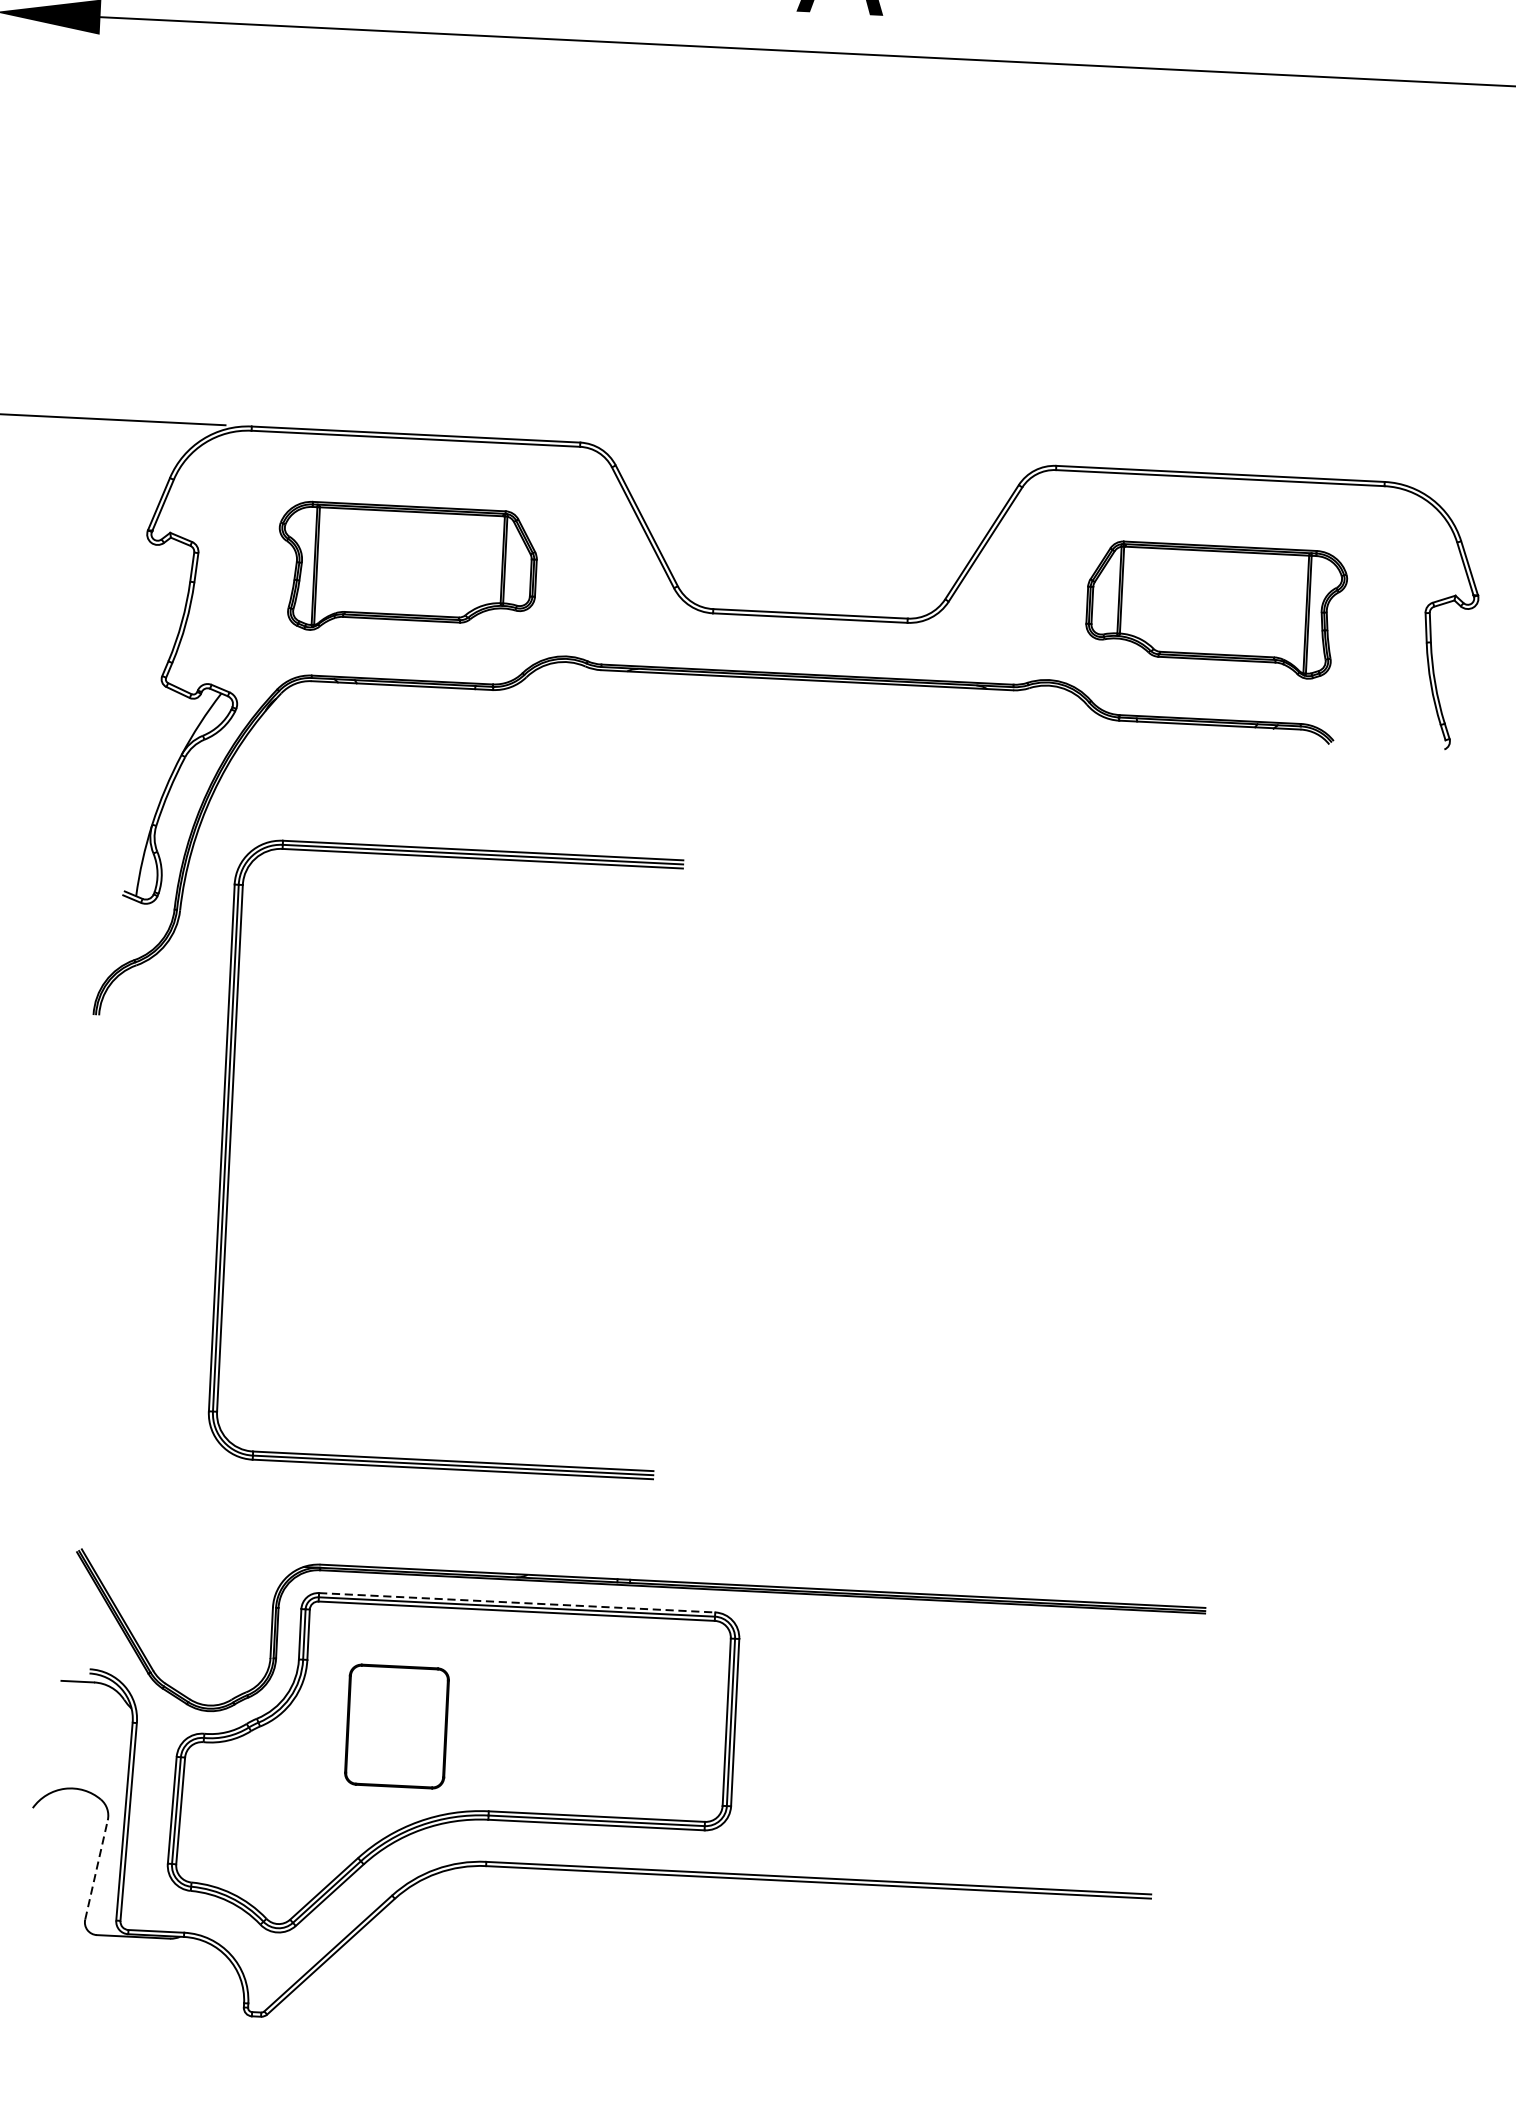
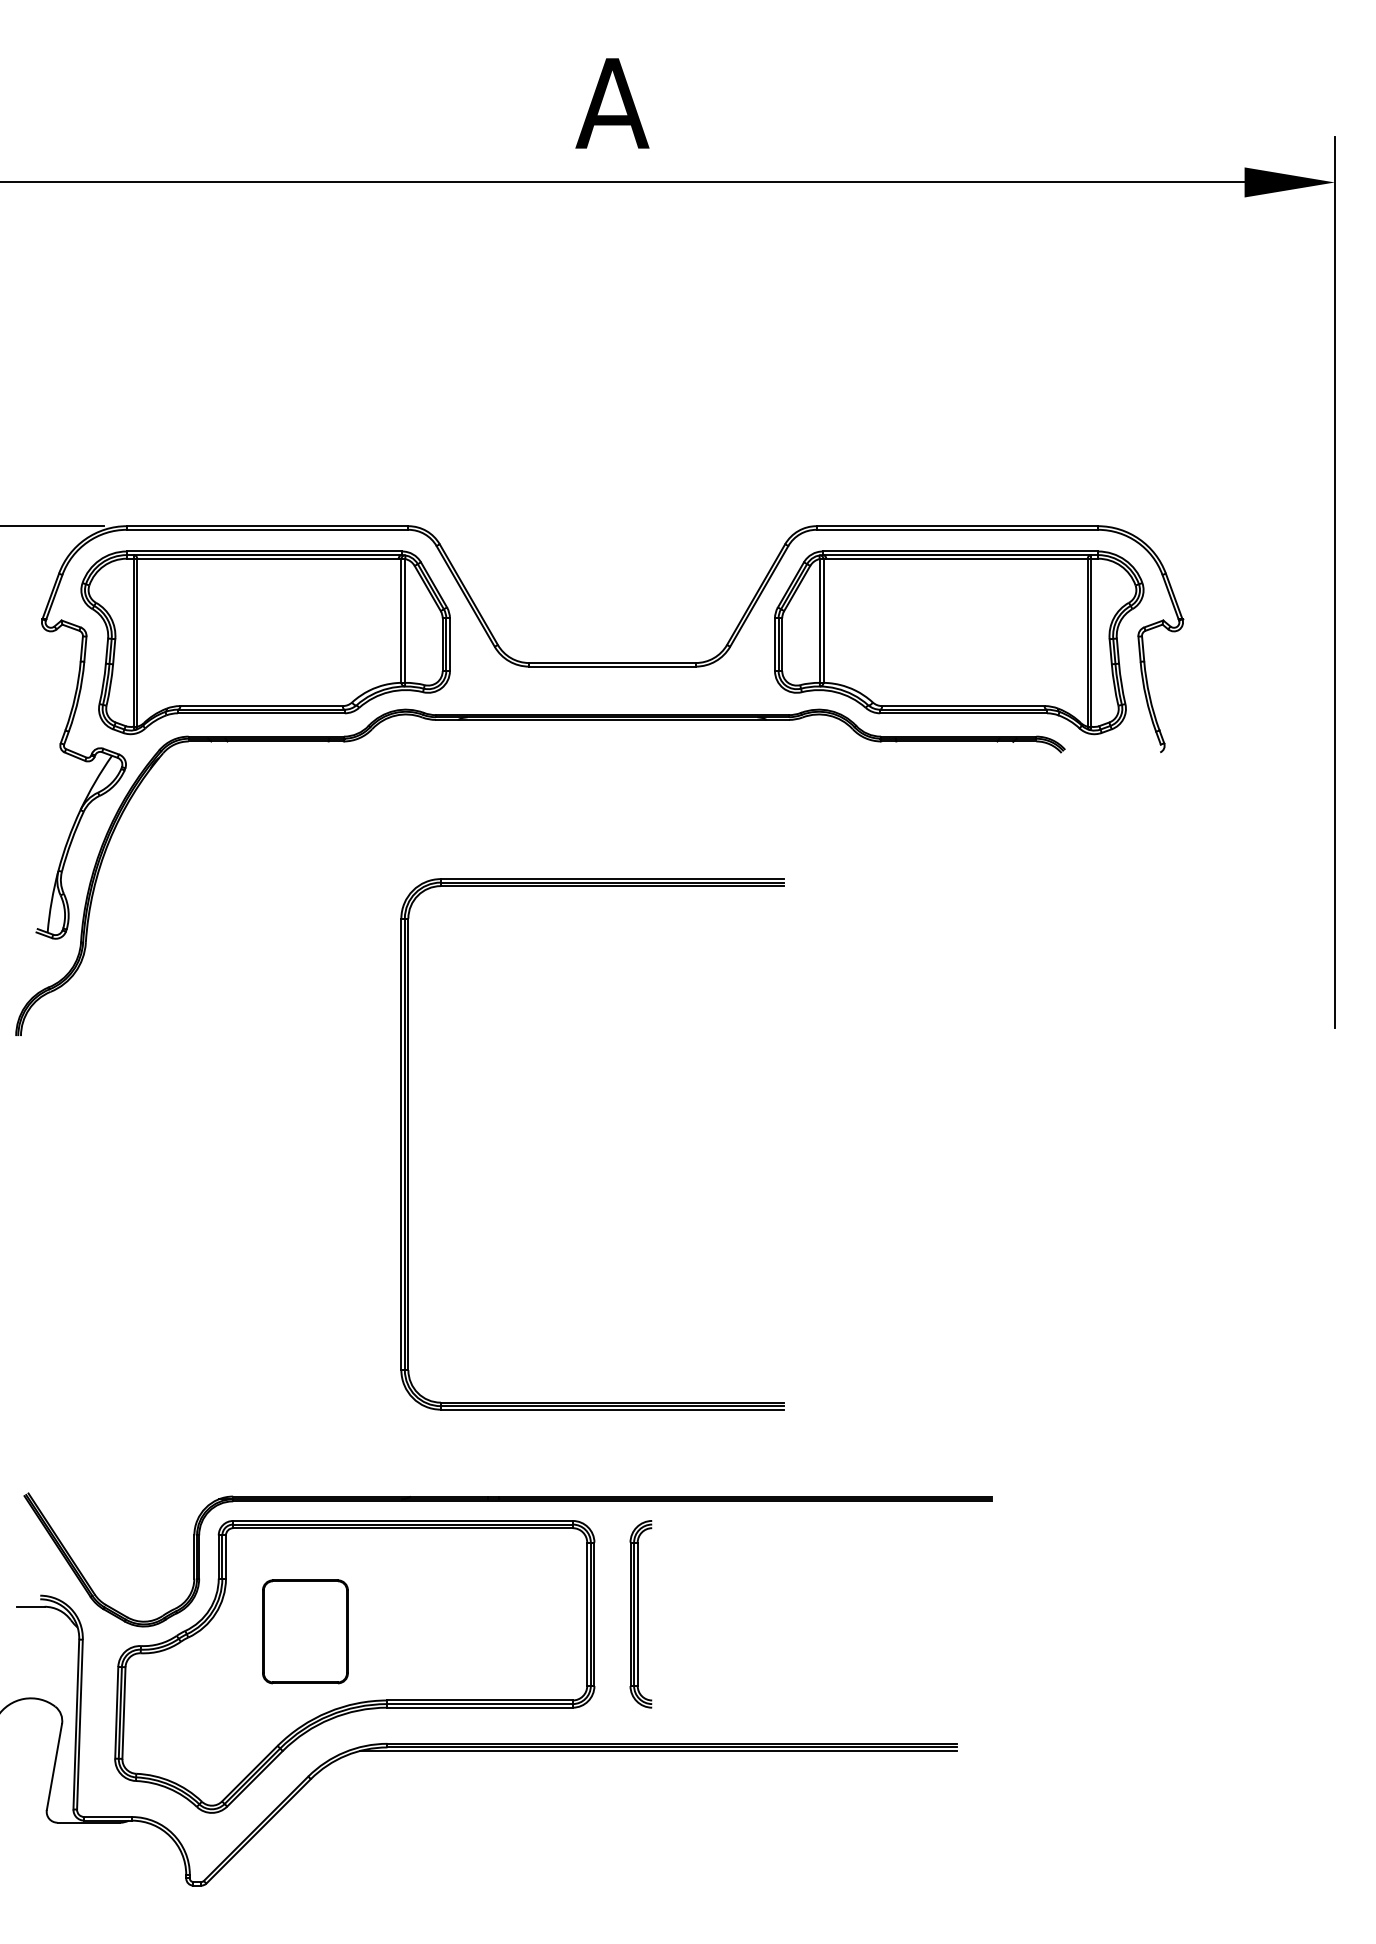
part: (406, 570) -> (265, 642), size x1.67
part: (1216, 609) -> (959, 642), size x1.67
part: (230, 1148) -> (408, 1144), moved
line: (516, 1602) -> (402, 1520), dashed -> solid
part: (788, 1725) -> (640, 1614), added
line: (96, 1870) -> (54, 1767), dashed -> solid
line: (802, 1886) -> (658, 1751), added

